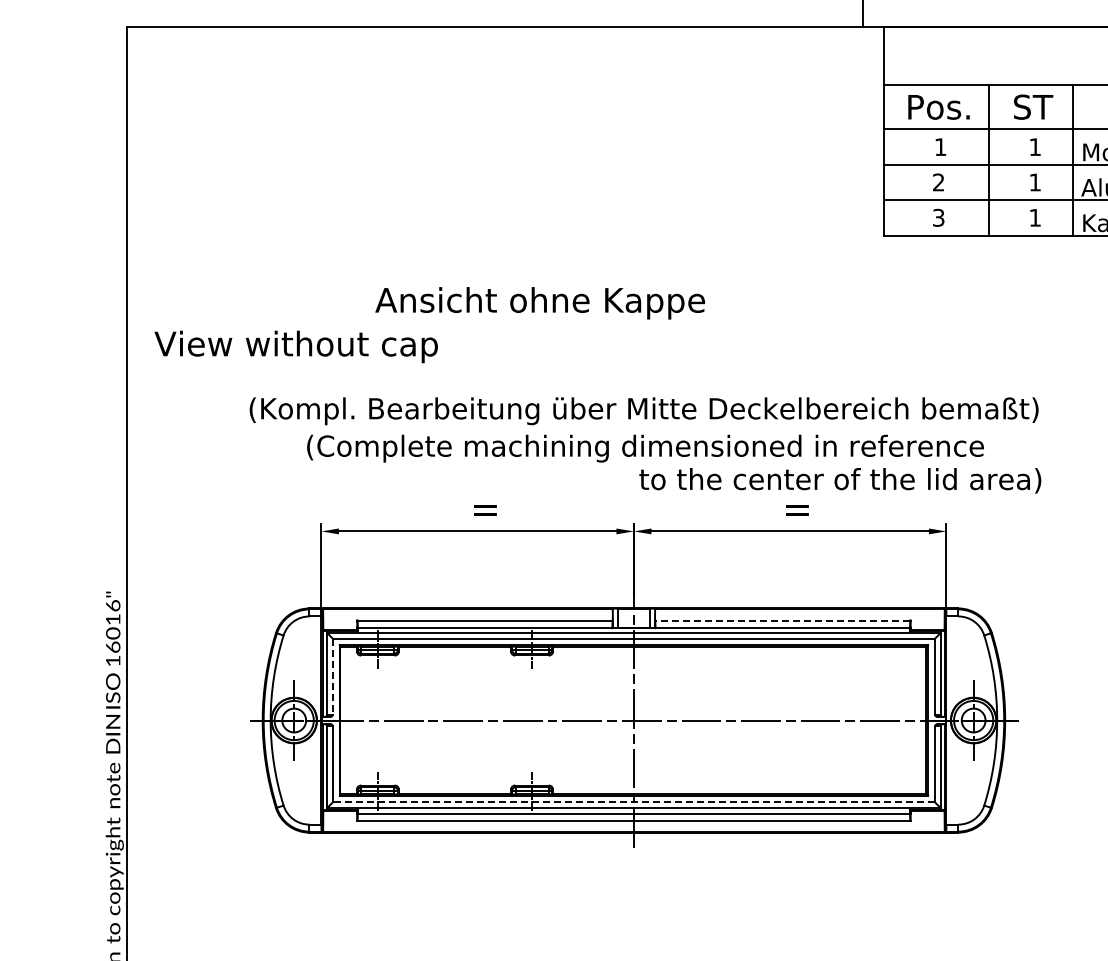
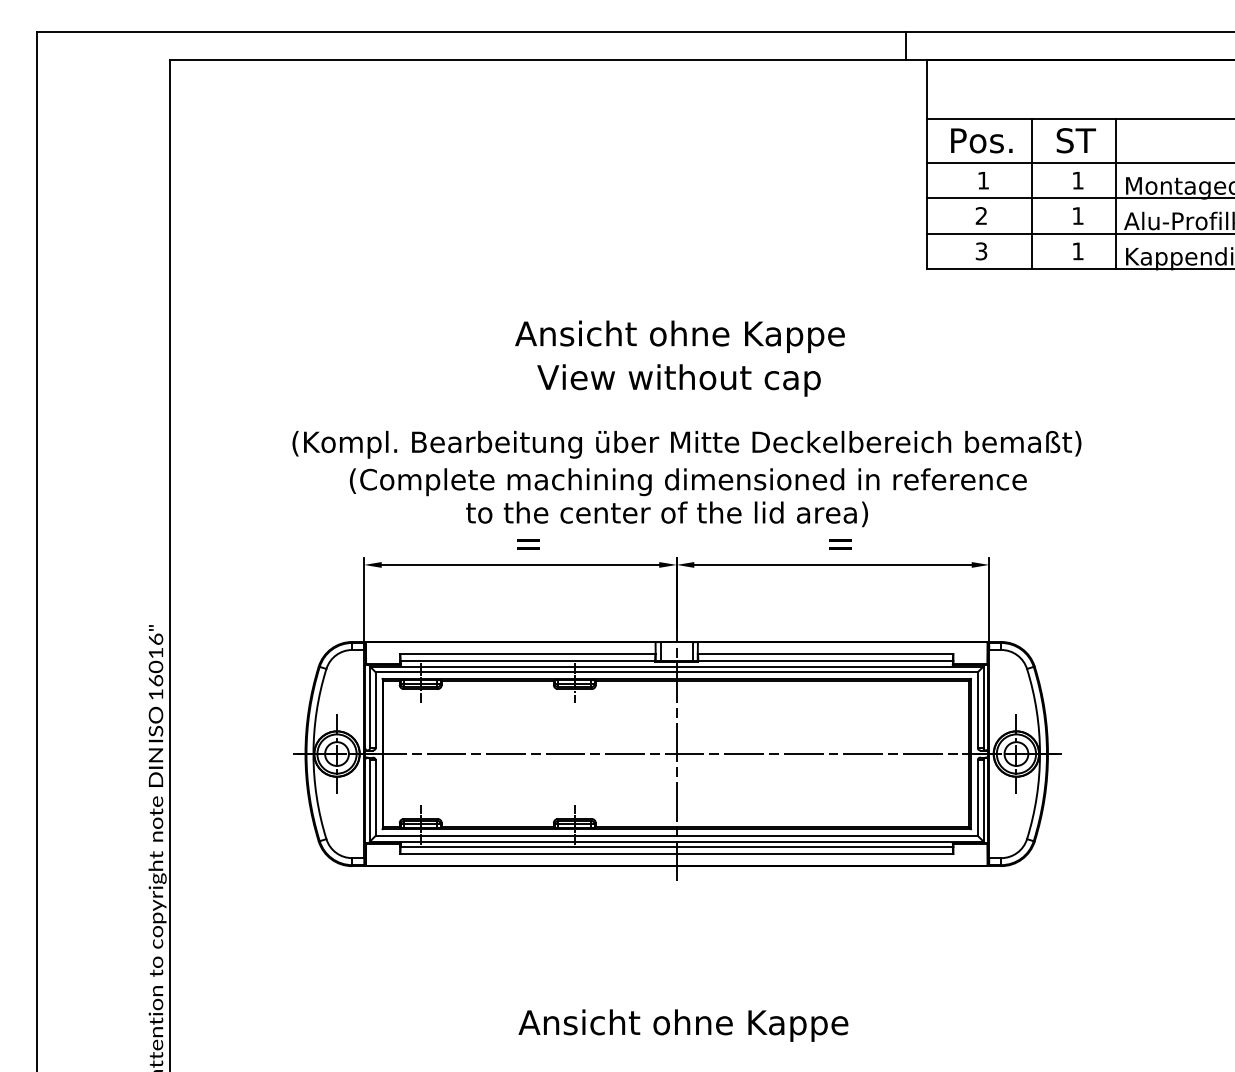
text: (539, 302) -> (679, 336), moved
text: (295, 346) -> (678, 380), moved
text: (839, 480) -> (666, 514), moved
line: (782, 620) -> (825, 654), dashed -> solid
line: (332, 676) -> (375, 710), dashed -> solid
line: (633, 802) -> (676, 836), dashed -> solid

